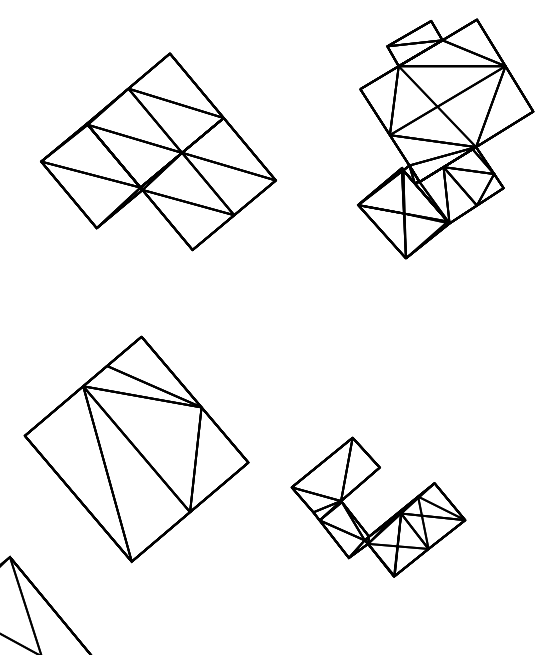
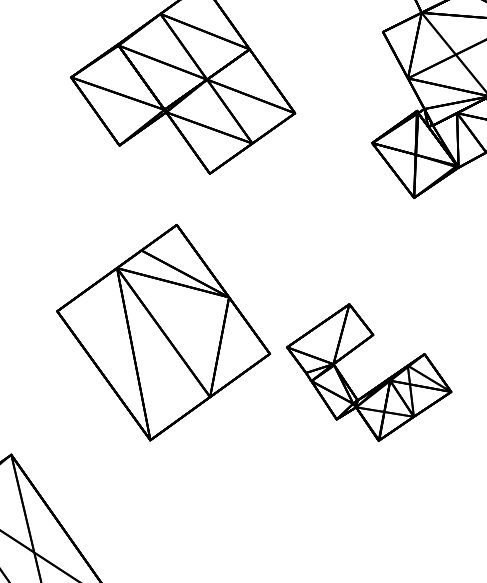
part: (136, 449) -> (163, 332), moved
part: (386, 520) -> (375, 386), moved

